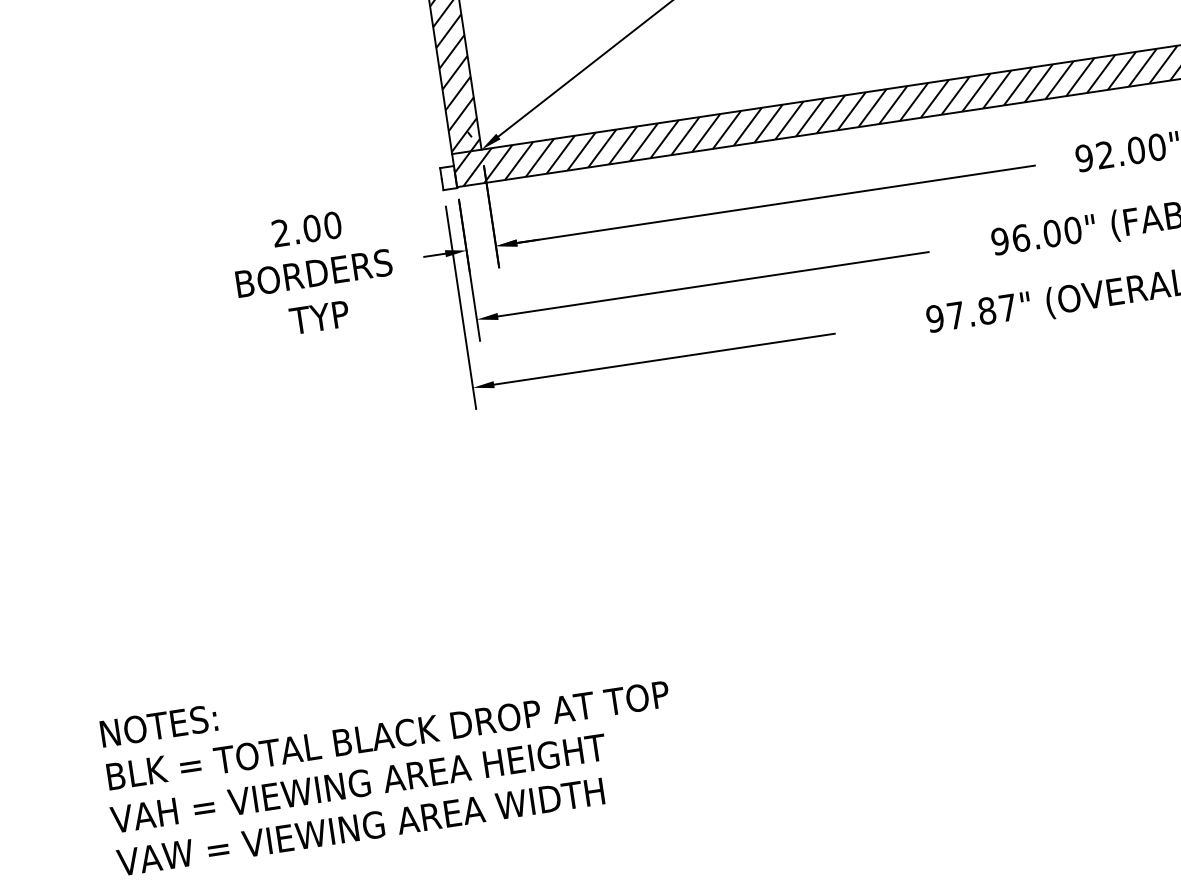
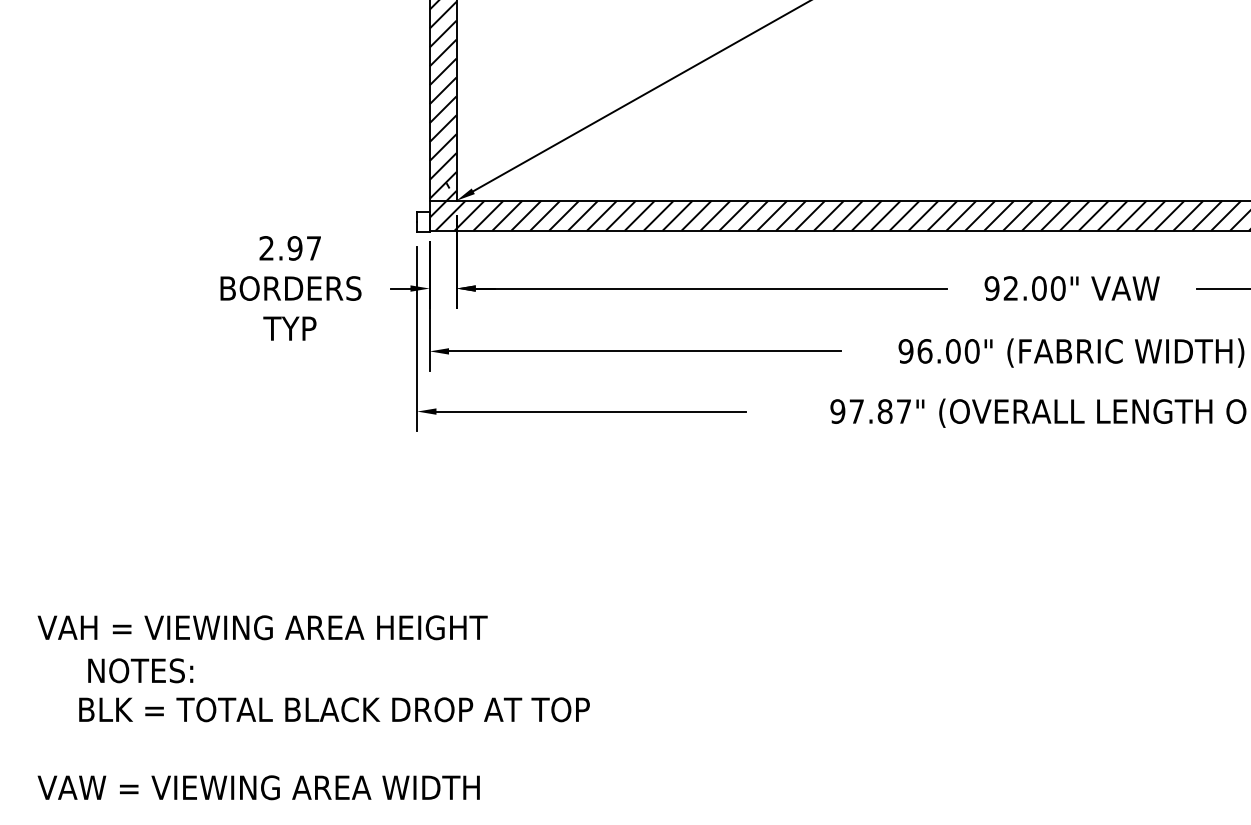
text: (322, 227) -> (304, 248), 2.00 -> 2.97
text: (158, 725) -> (140, 670), moved
text: (388, 735) -> (334, 709), moved
text: (358, 783) -> (262, 627), moved

